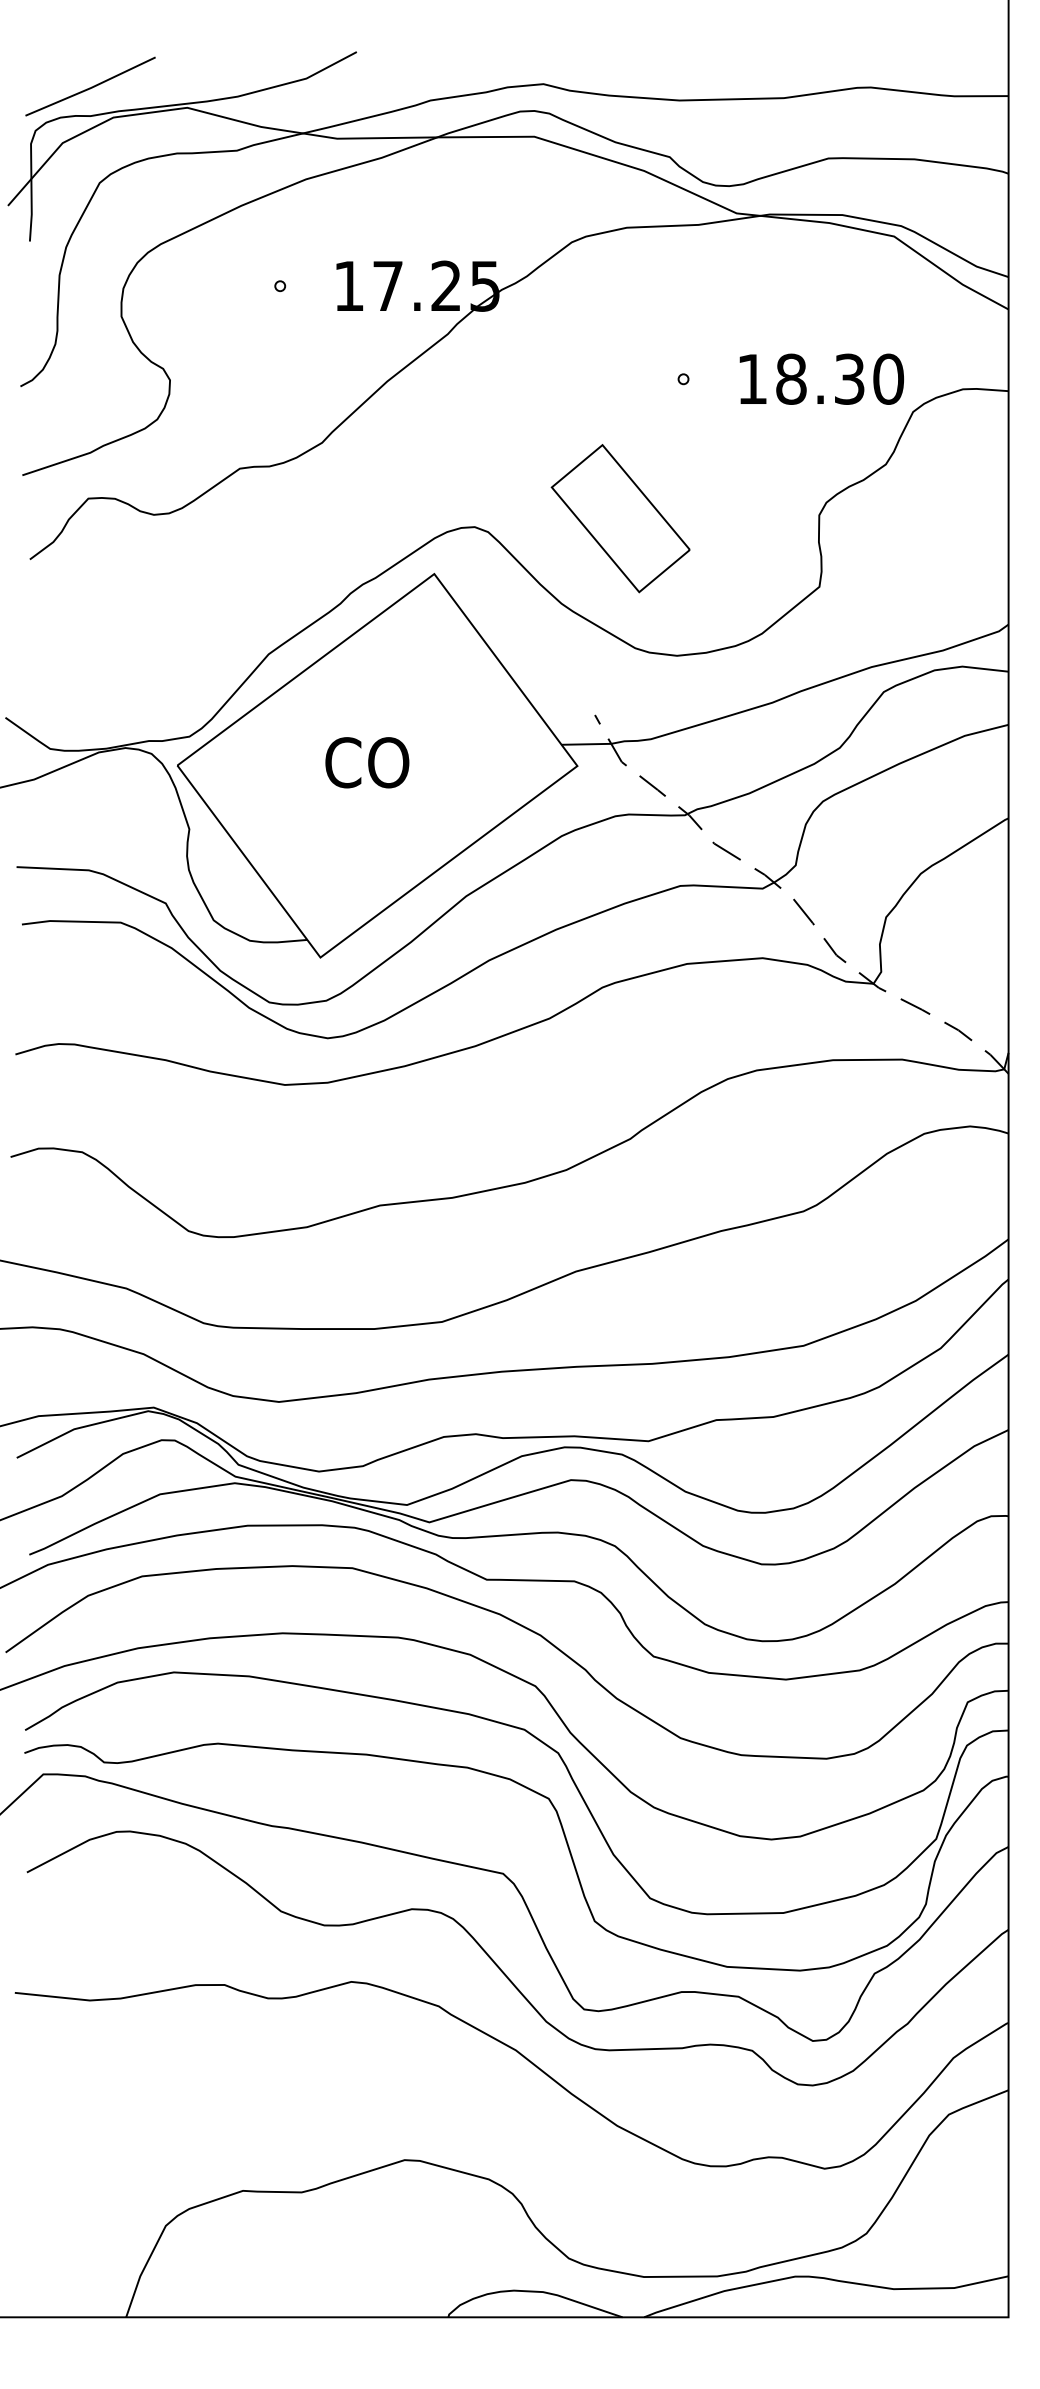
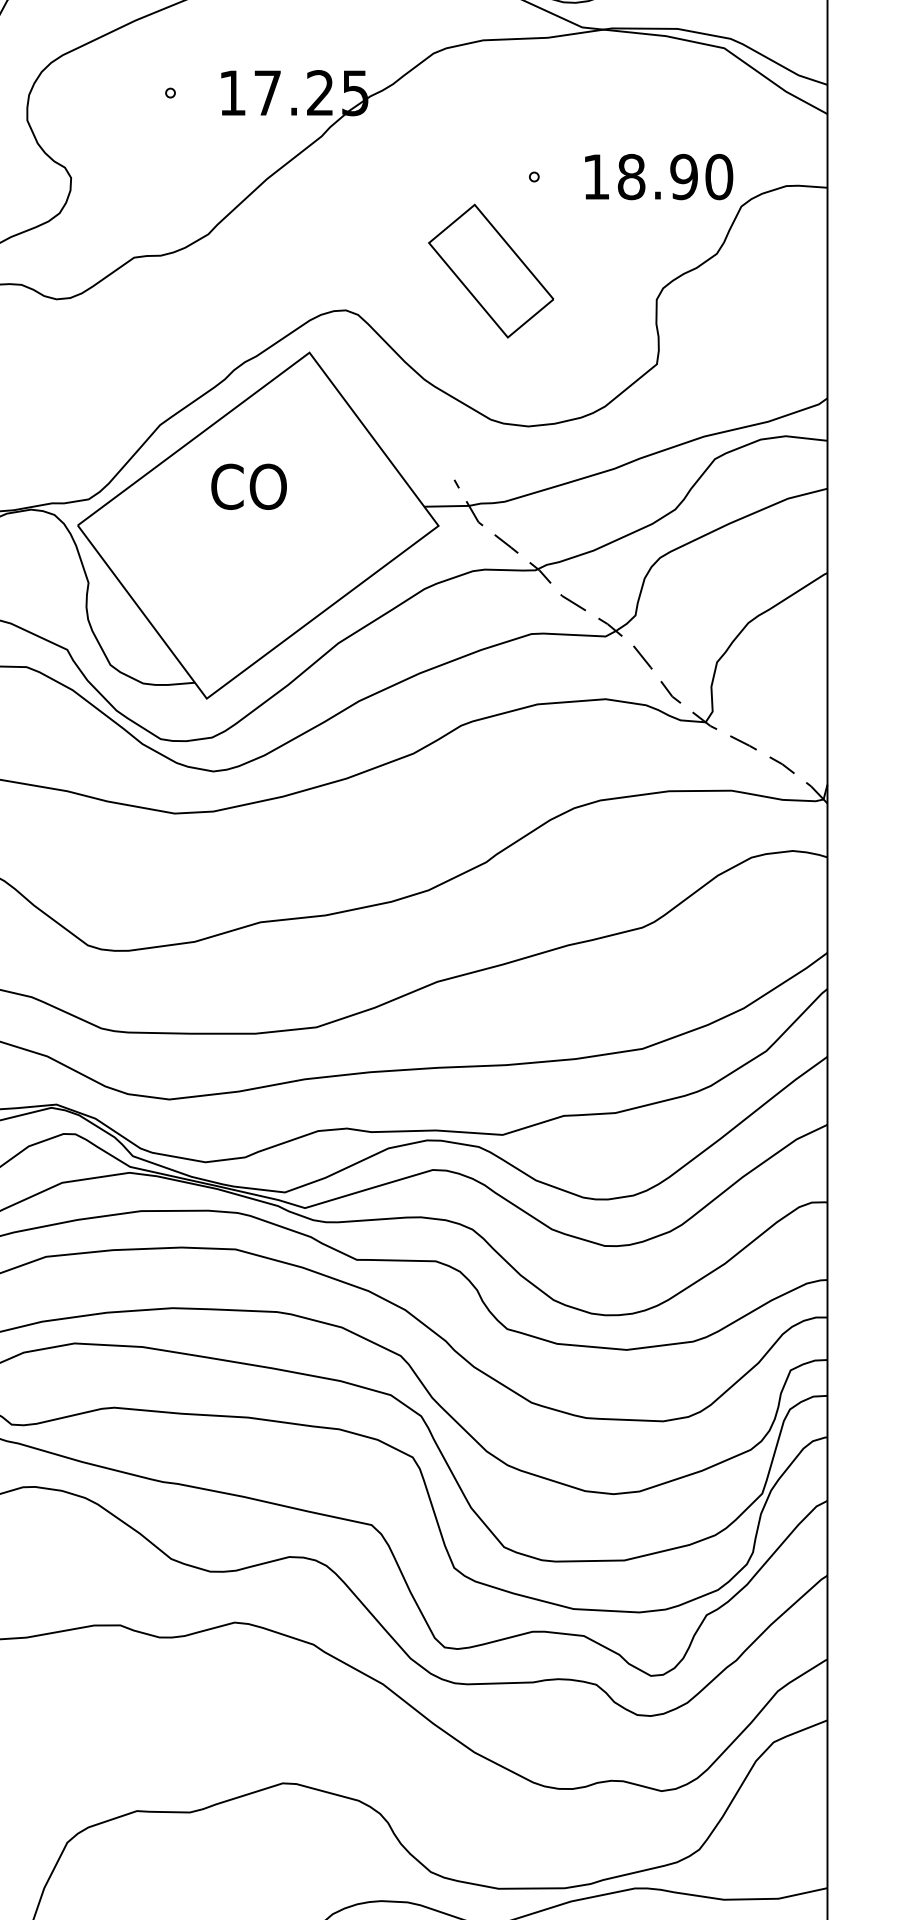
text: (849, 378) -> (684, 176), 18.30 -> 18.90
part: (620, 518) -> (490, 271), moved
text: (367, 762) -> (249, 486), moved

